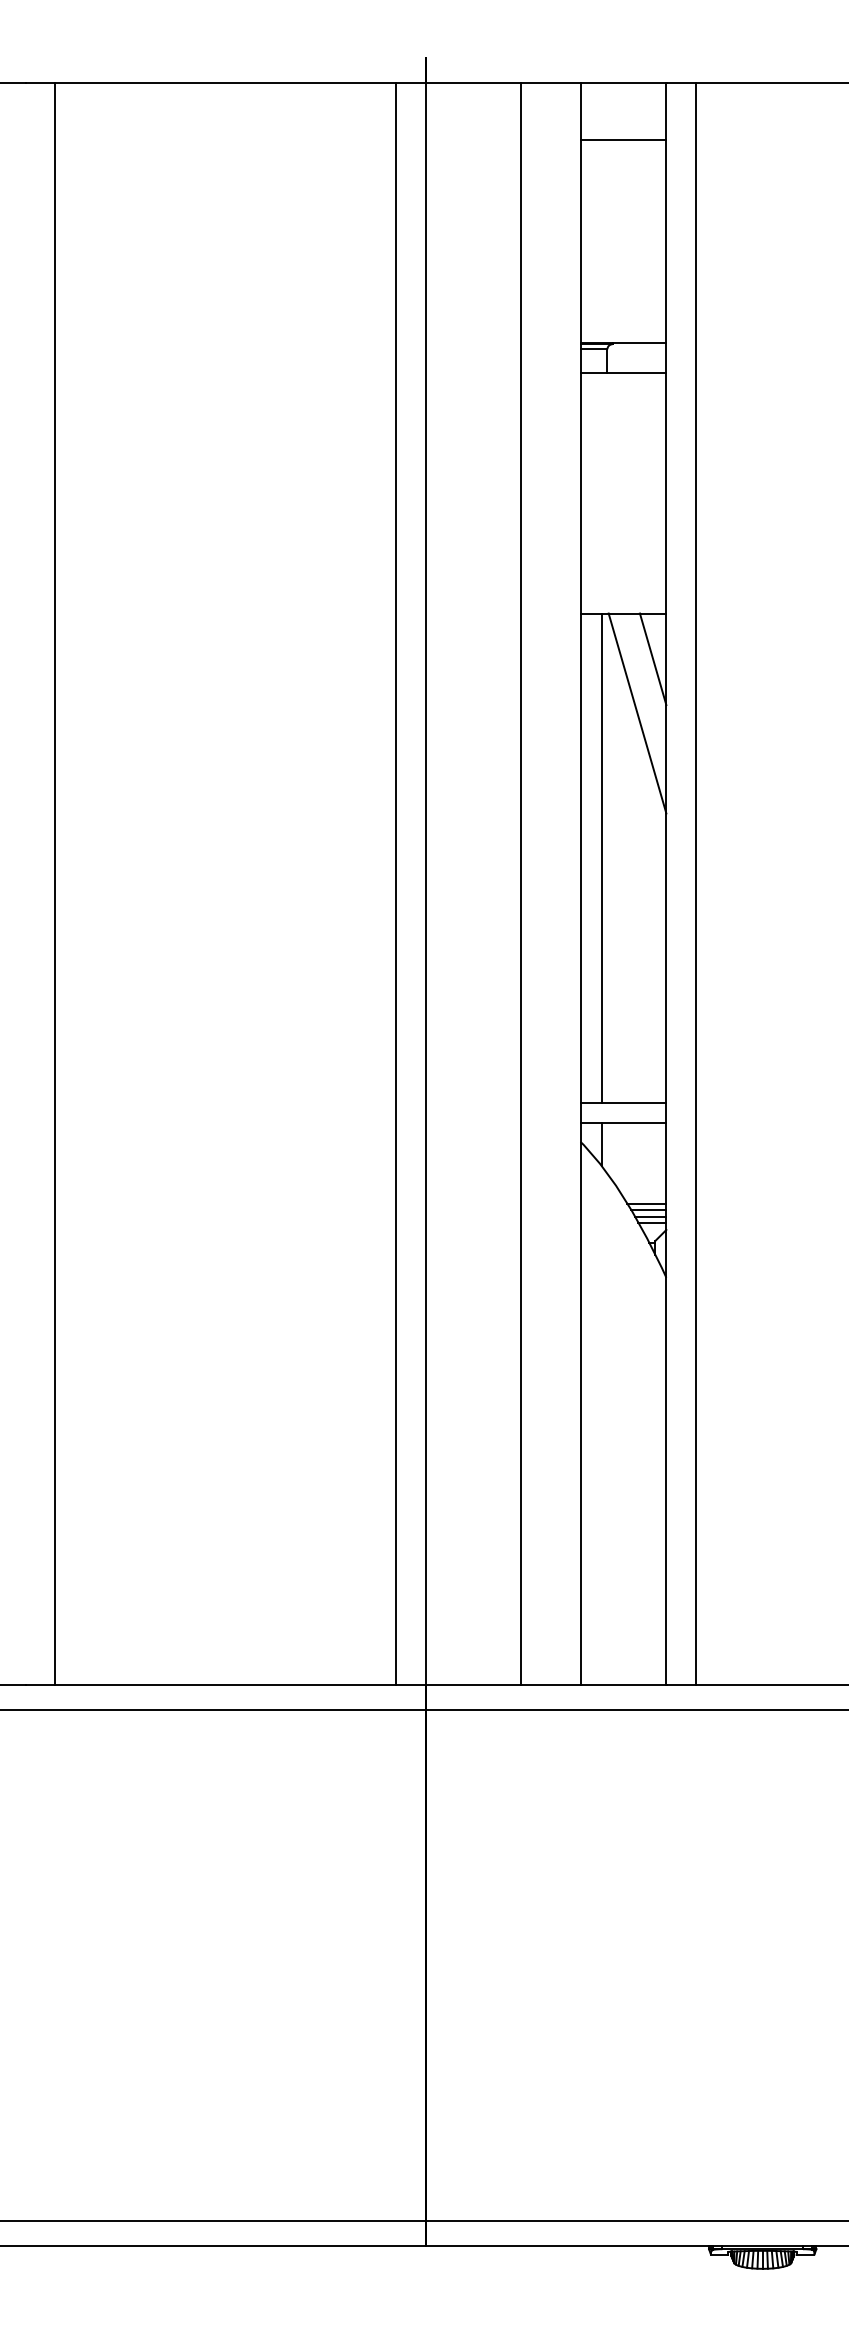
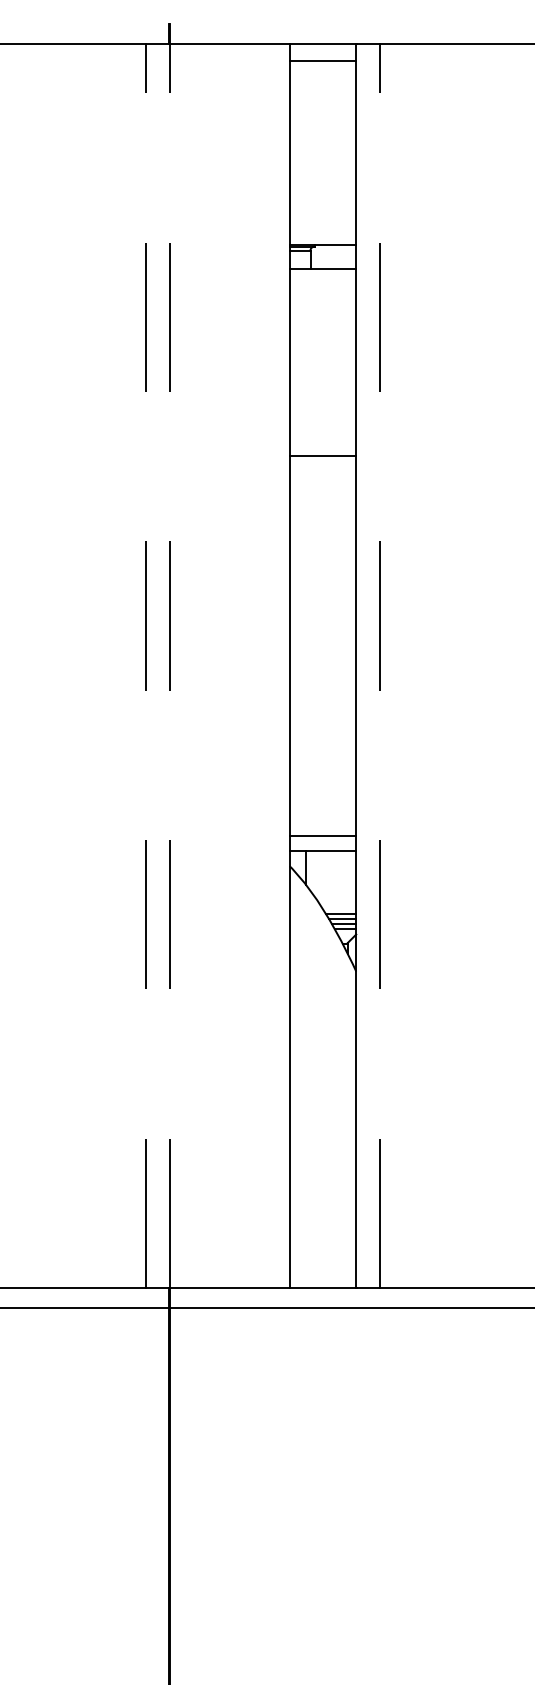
line: (623, 140) -> (322, 61), moved
line: (652, 659) -> (345, 491), removed
line: (637, 713) -> (333, 533), removed
line: (601, 857) -> (305, 645), removed
line: (395, 883) -> (145, 665), solid -> dashed
line: (425, 883) -> (169, 665), solid -> dashed
line: (520, 883) -> (242, 665), removed
line: (696, 883) -> (379, 665), solid -> dashed

